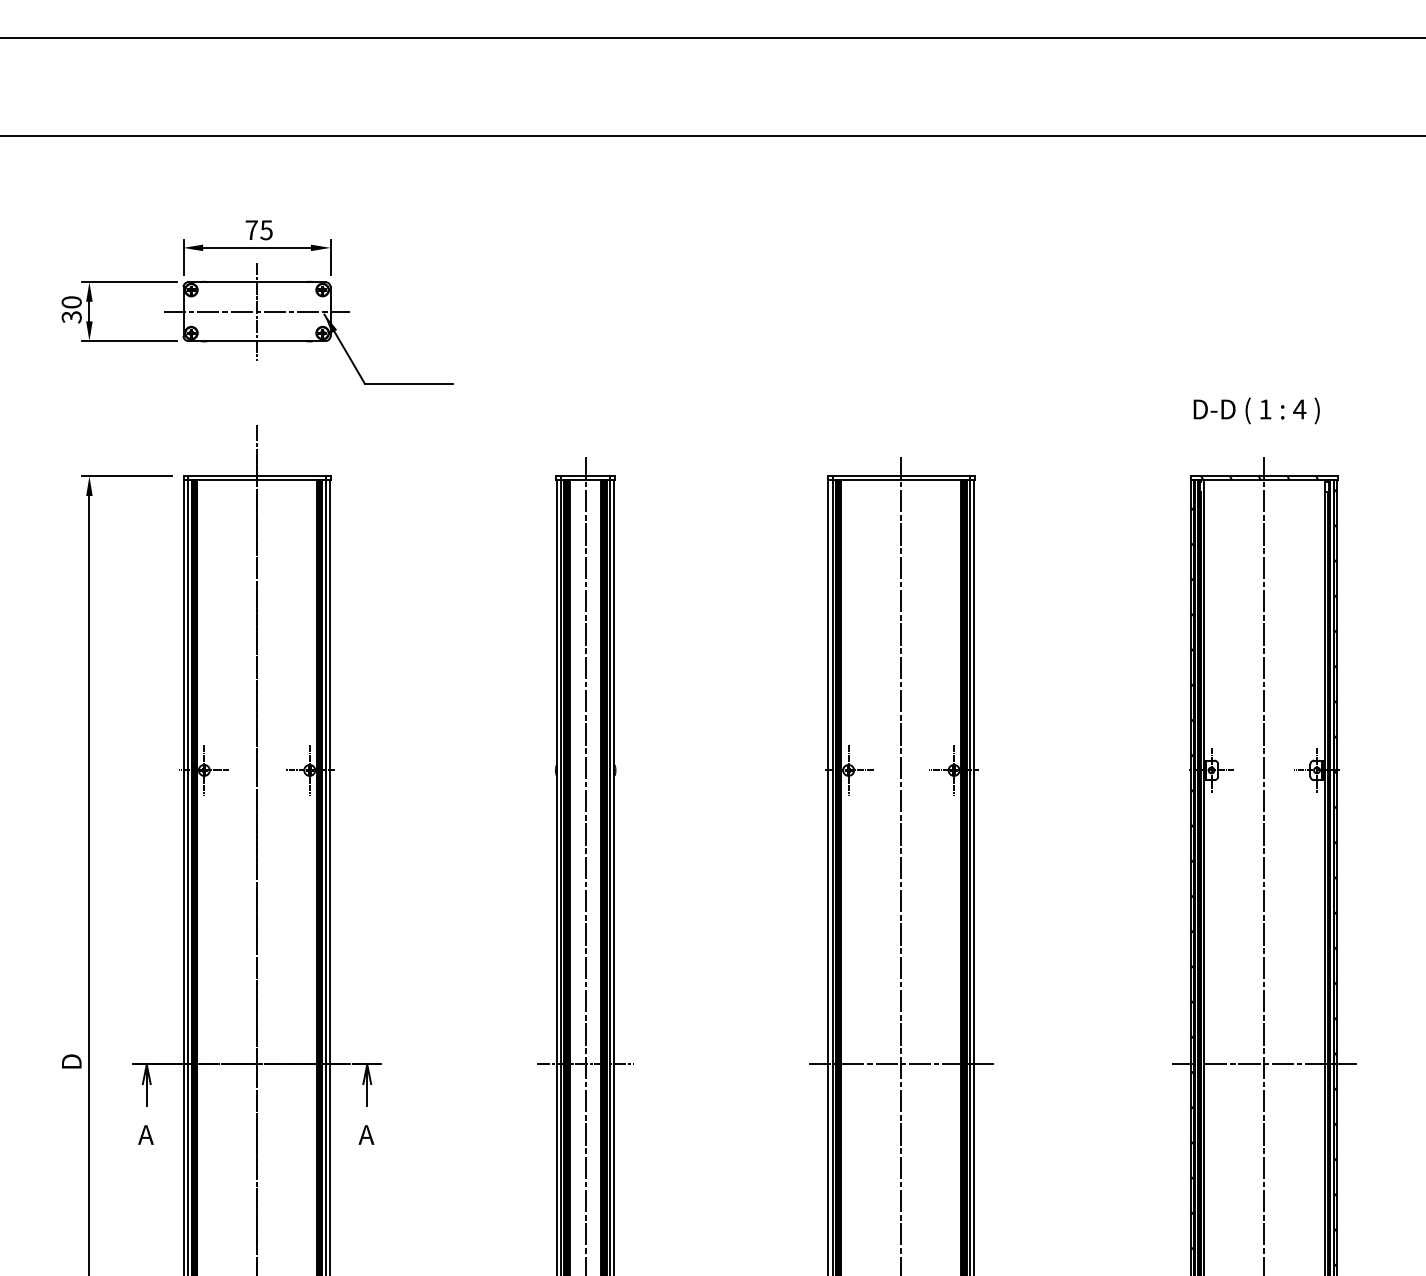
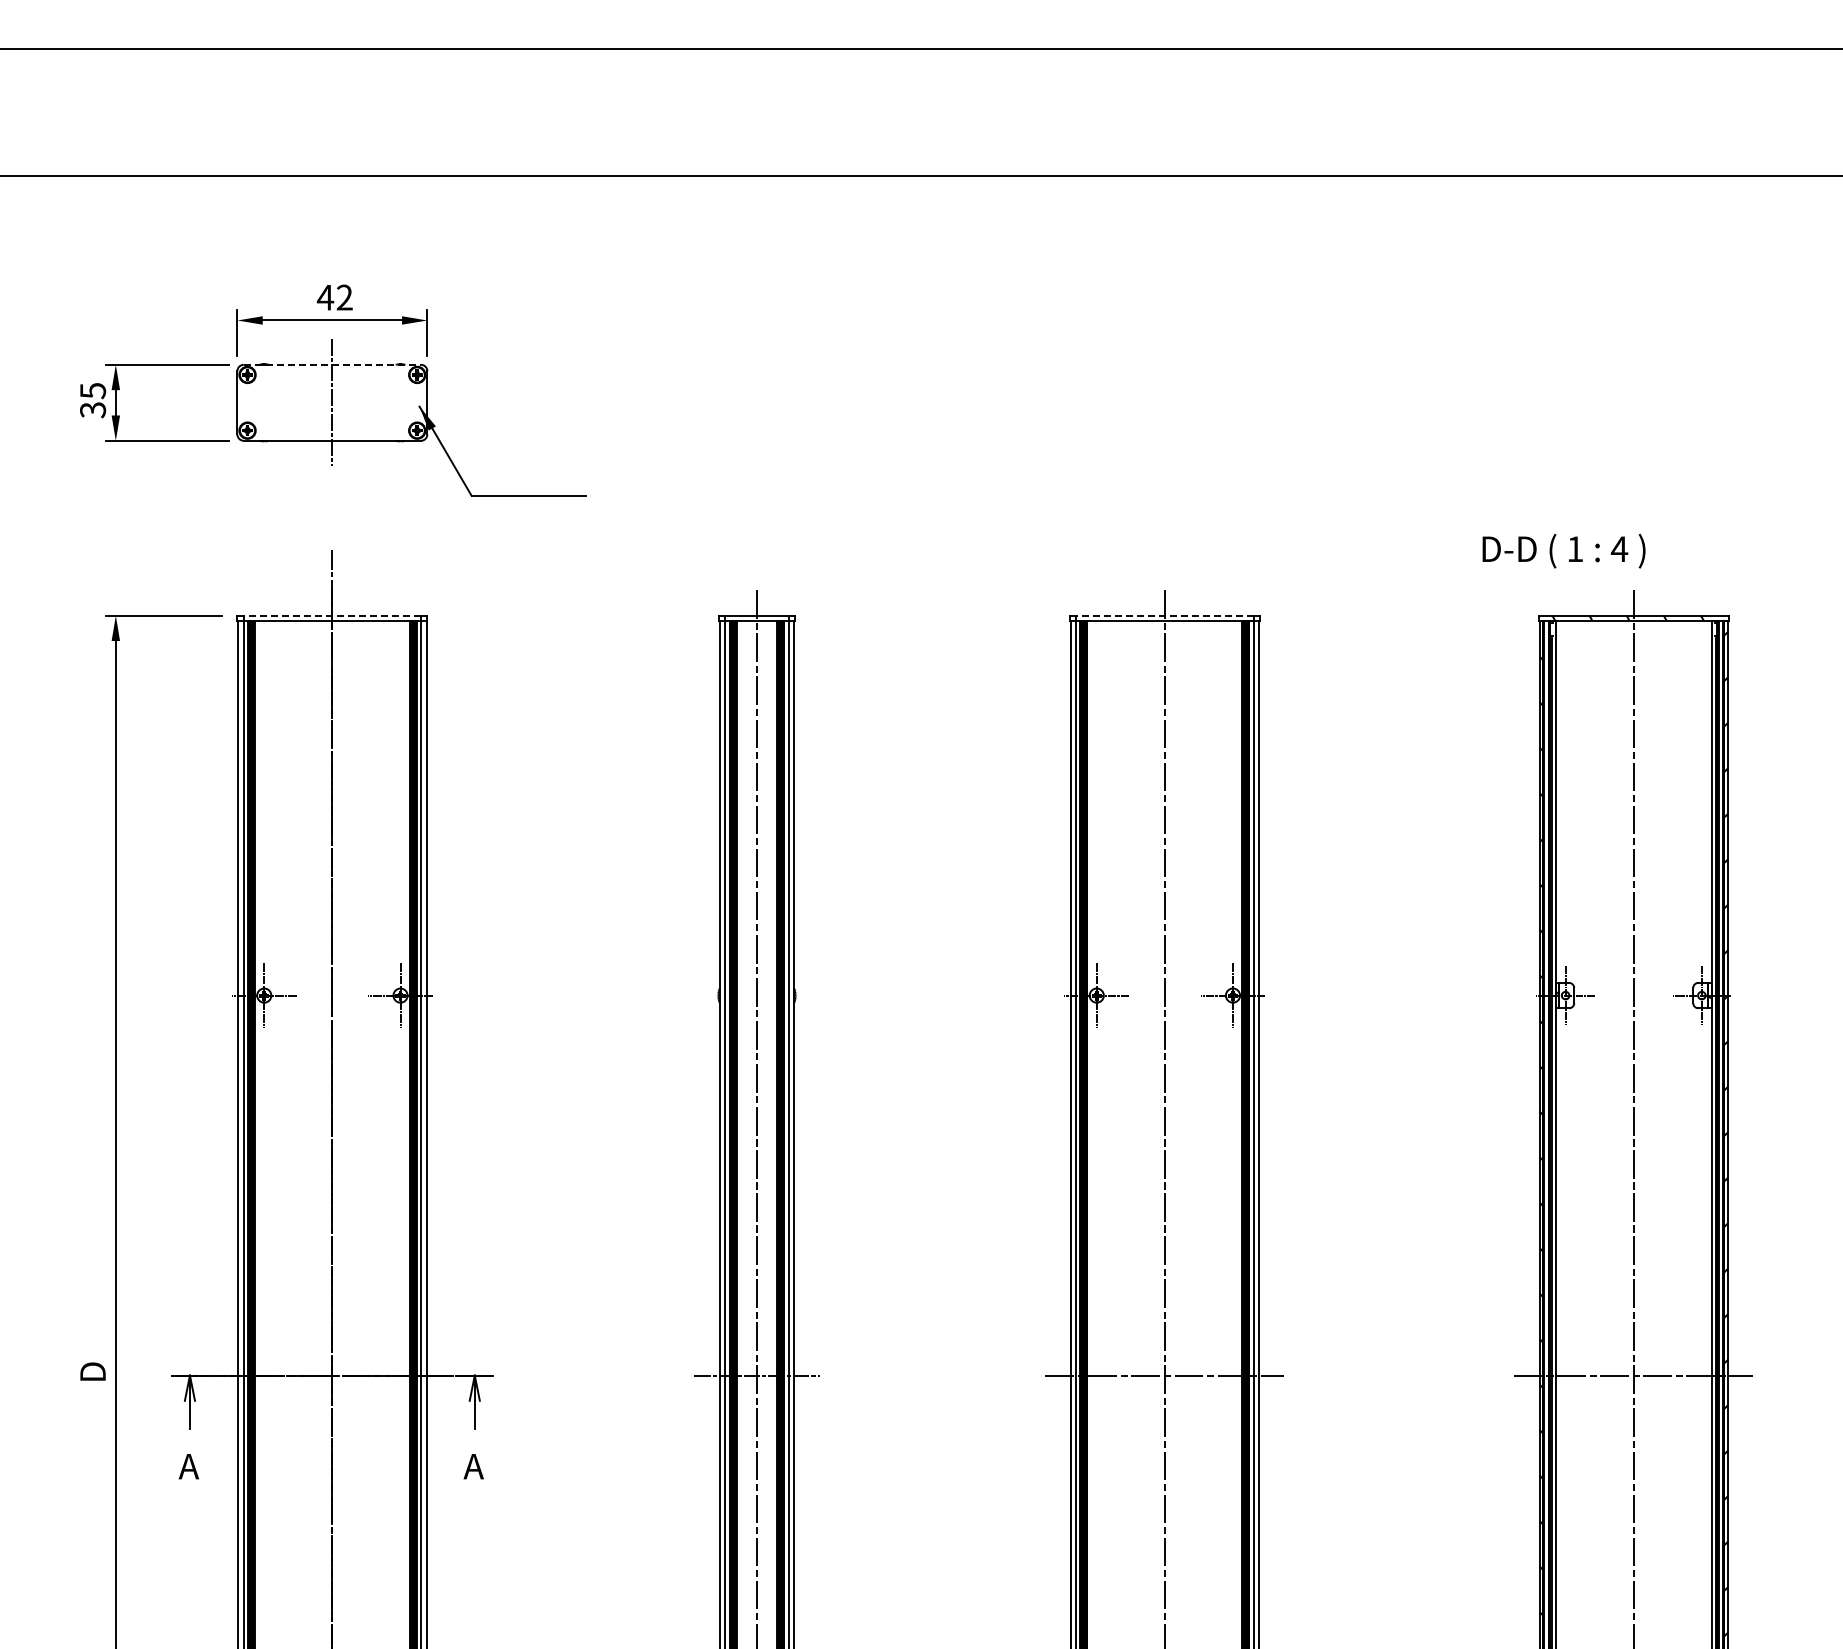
text: (258, 230) -> (334, 297), 75 -> 42
line: (257, 281) -> (332, 364), solid -> dashed
text: (72, 302) -> (93, 391), 30 -> 35
line: (257, 311) -> (332, 402), removed
text: (1256, 410) -> (1563, 550), moved
line: (257, 476) -> (332, 615), solid -> dashed
line: (901, 476) -> (1164, 615), solid -> dashed

